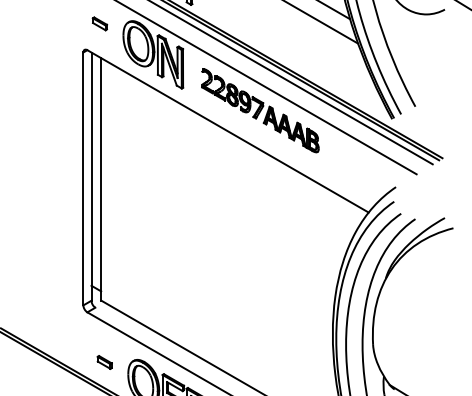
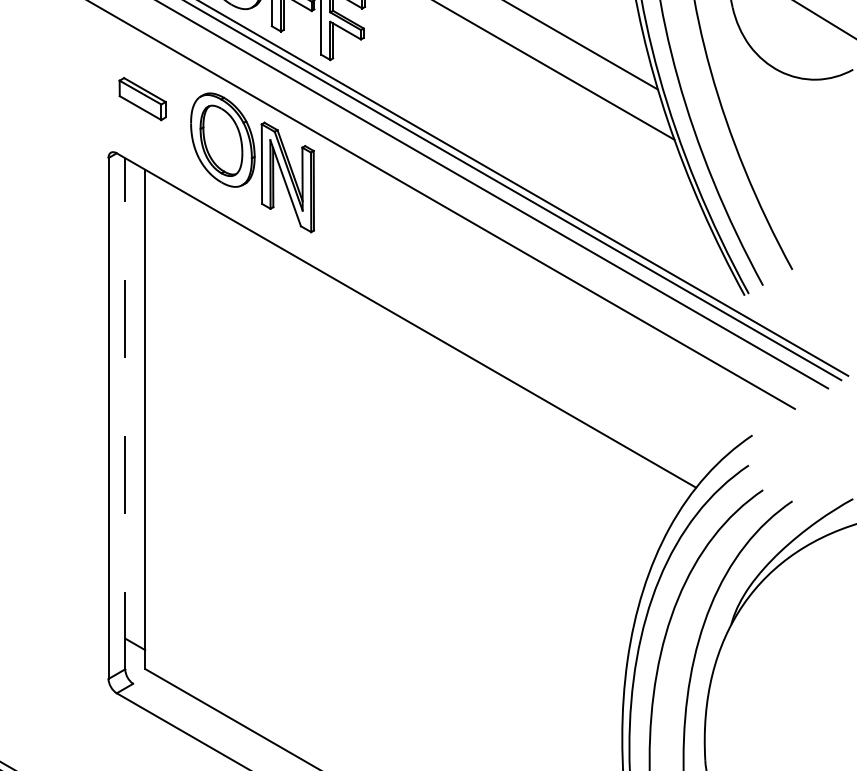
part: (99, 23) -> (141, 98), size x1.6
part: (260, 110) -> (473, 277), removed
line: (91, 176) -> (125, 413), solid -> dashed

